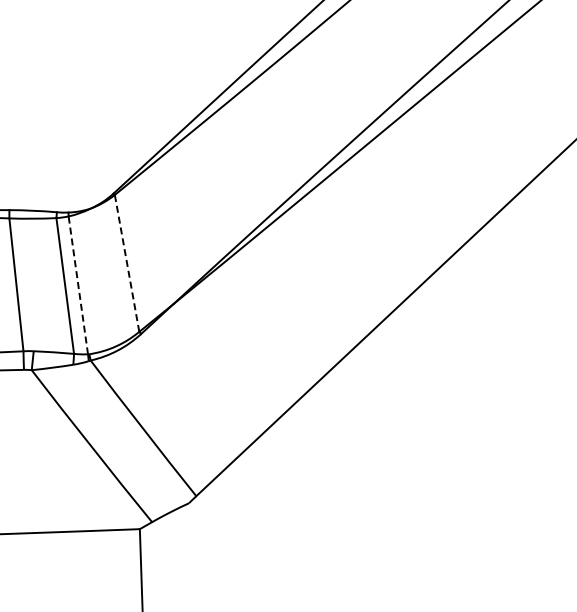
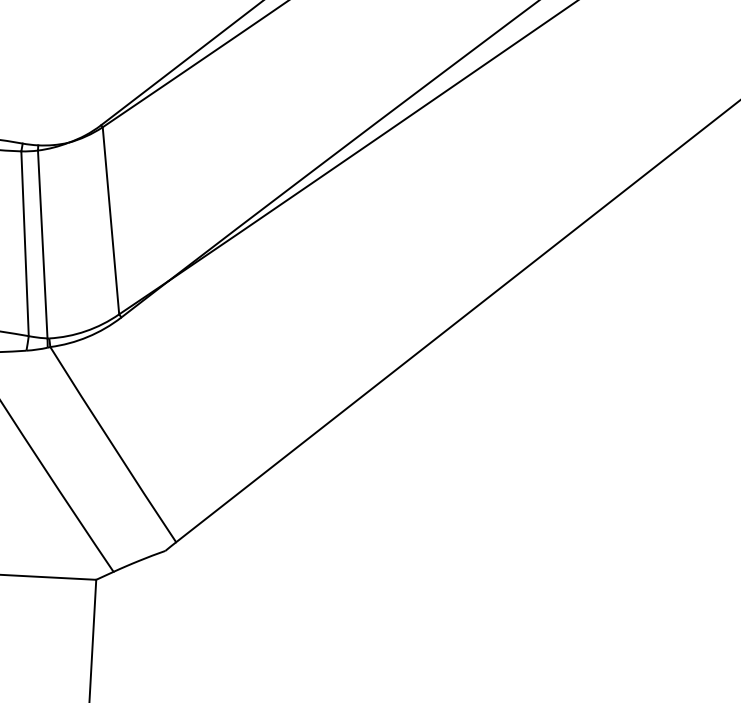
line: (127, 263) -> (111, 220), dashed -> solid
line: (78, 285) -> (42, 244), dashed -> solid

